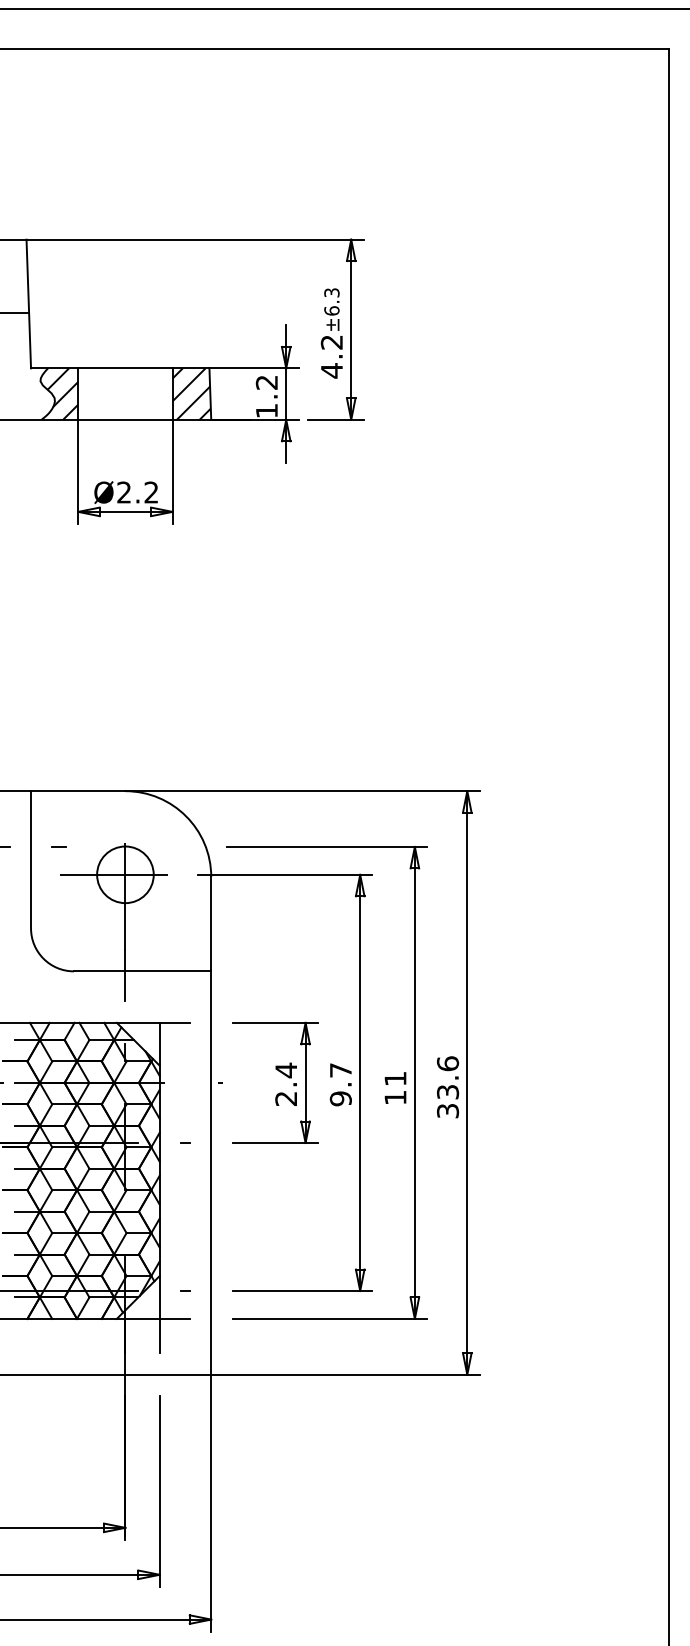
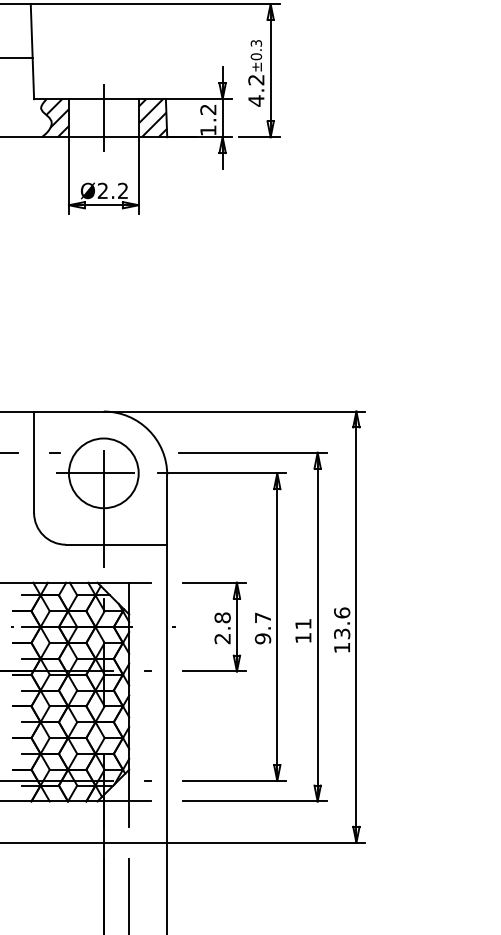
text: (331, 310) -> (256, 56), ±6.3 -> ±0.3
line: (125, 393) -> (103, 117), added
circle: (125, 874) -> (103, 473), size x1.67
text: (286, 1070) -> (222, 617), 2.4 -> 2.8
text: (448, 1111) -> (342, 648), 33.6 -> 13.6

